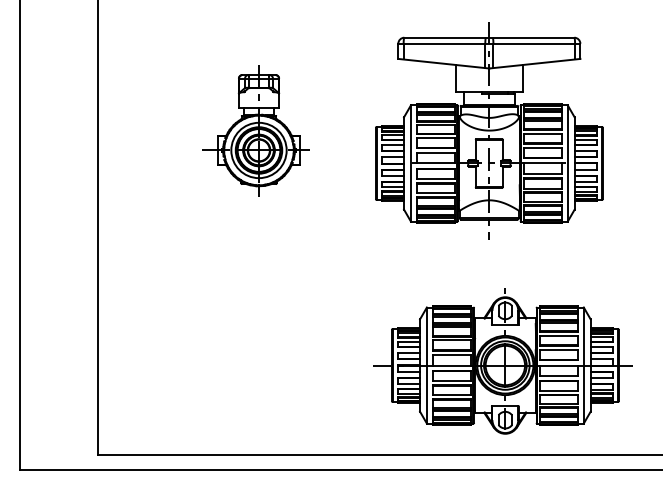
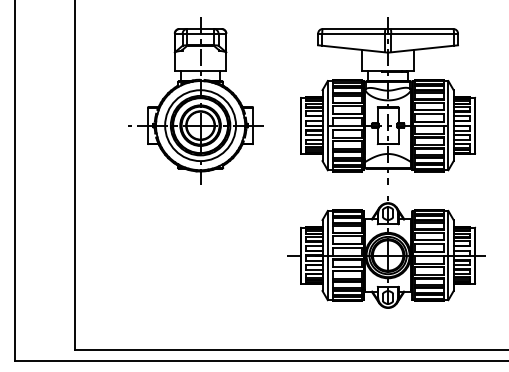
part: (255, 130) -> (196, 100), size x1.67
part: (489, 130) -> (388, 100), moved
part: (502, 361) -> (385, 252), moved

